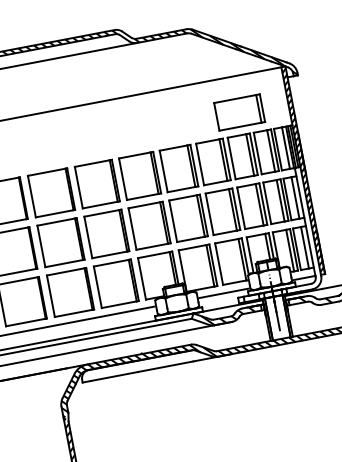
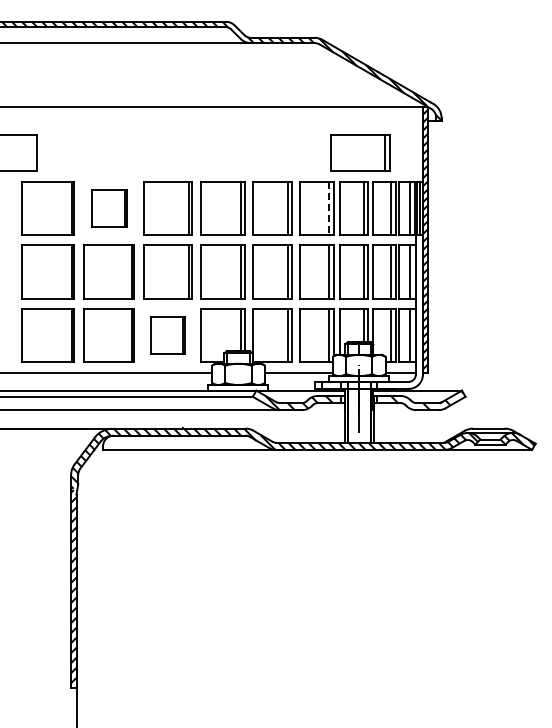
line: (223, 160) -> (329, 208), solid -> dashed
part: (50, 193) -> (108, 208), size x0.7
part: (115, 283) -> (167, 335), size x0.7

